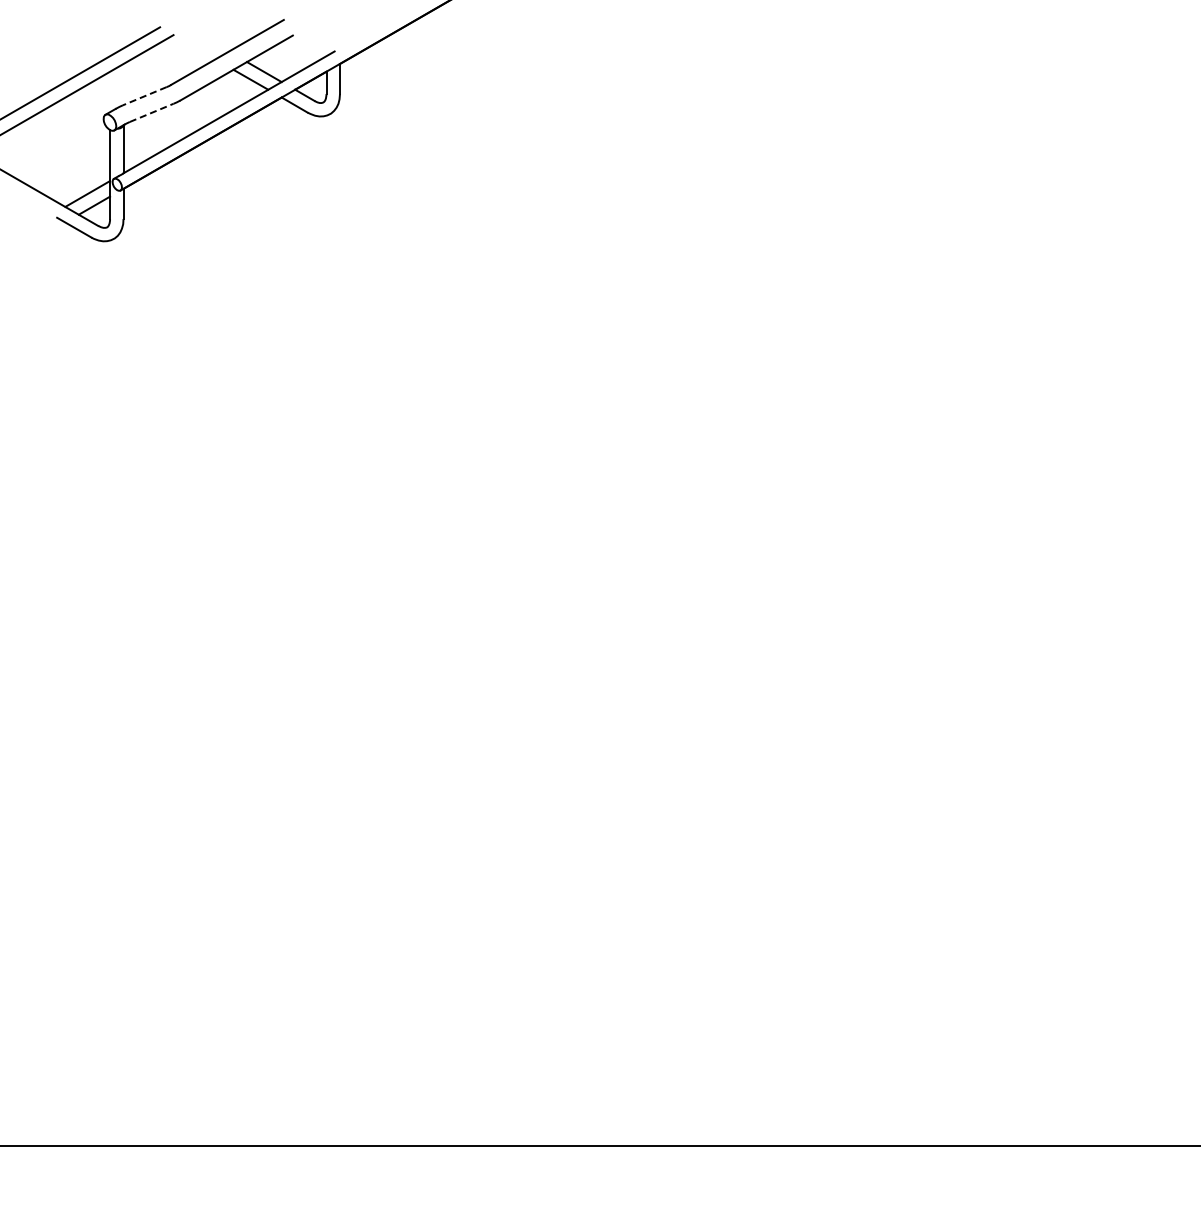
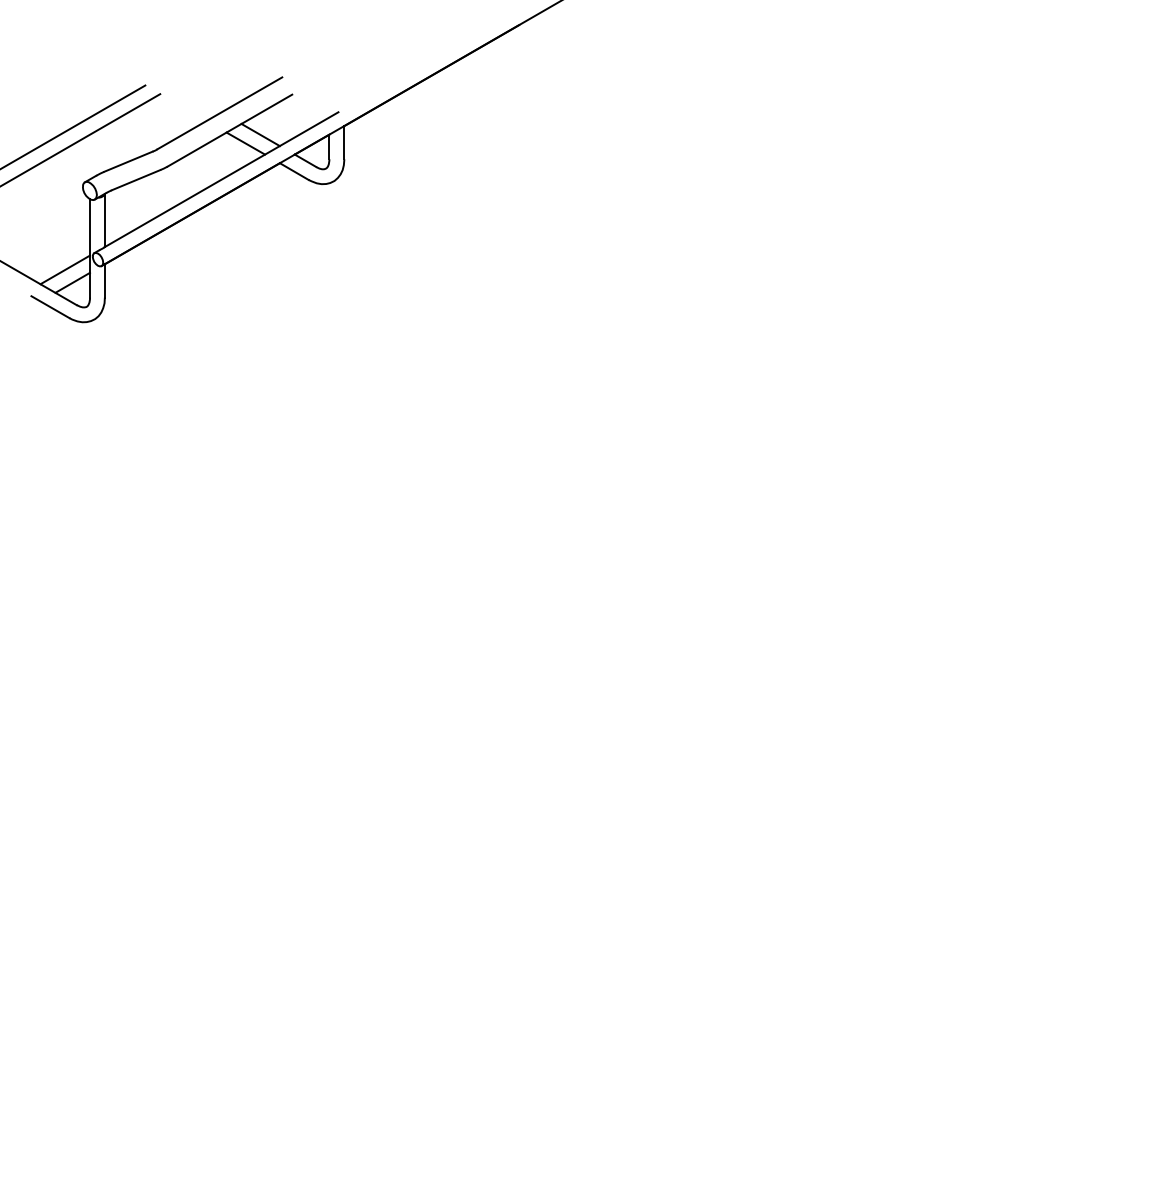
line: (144, 96) -> (128, 162), dashed -> solid
line: (151, 112) -> (135, 179), dashed -> solid

